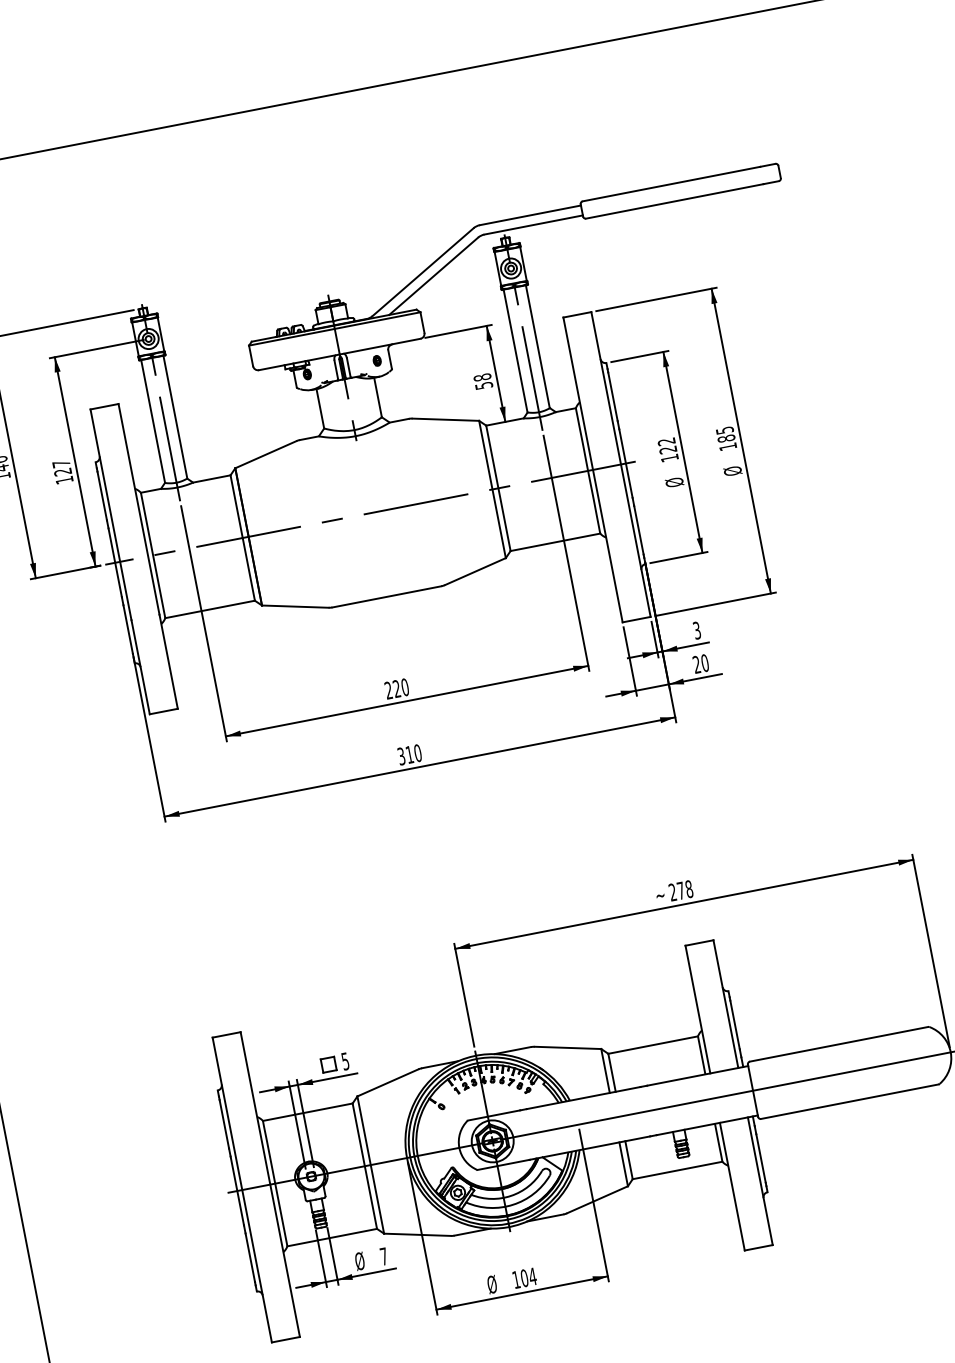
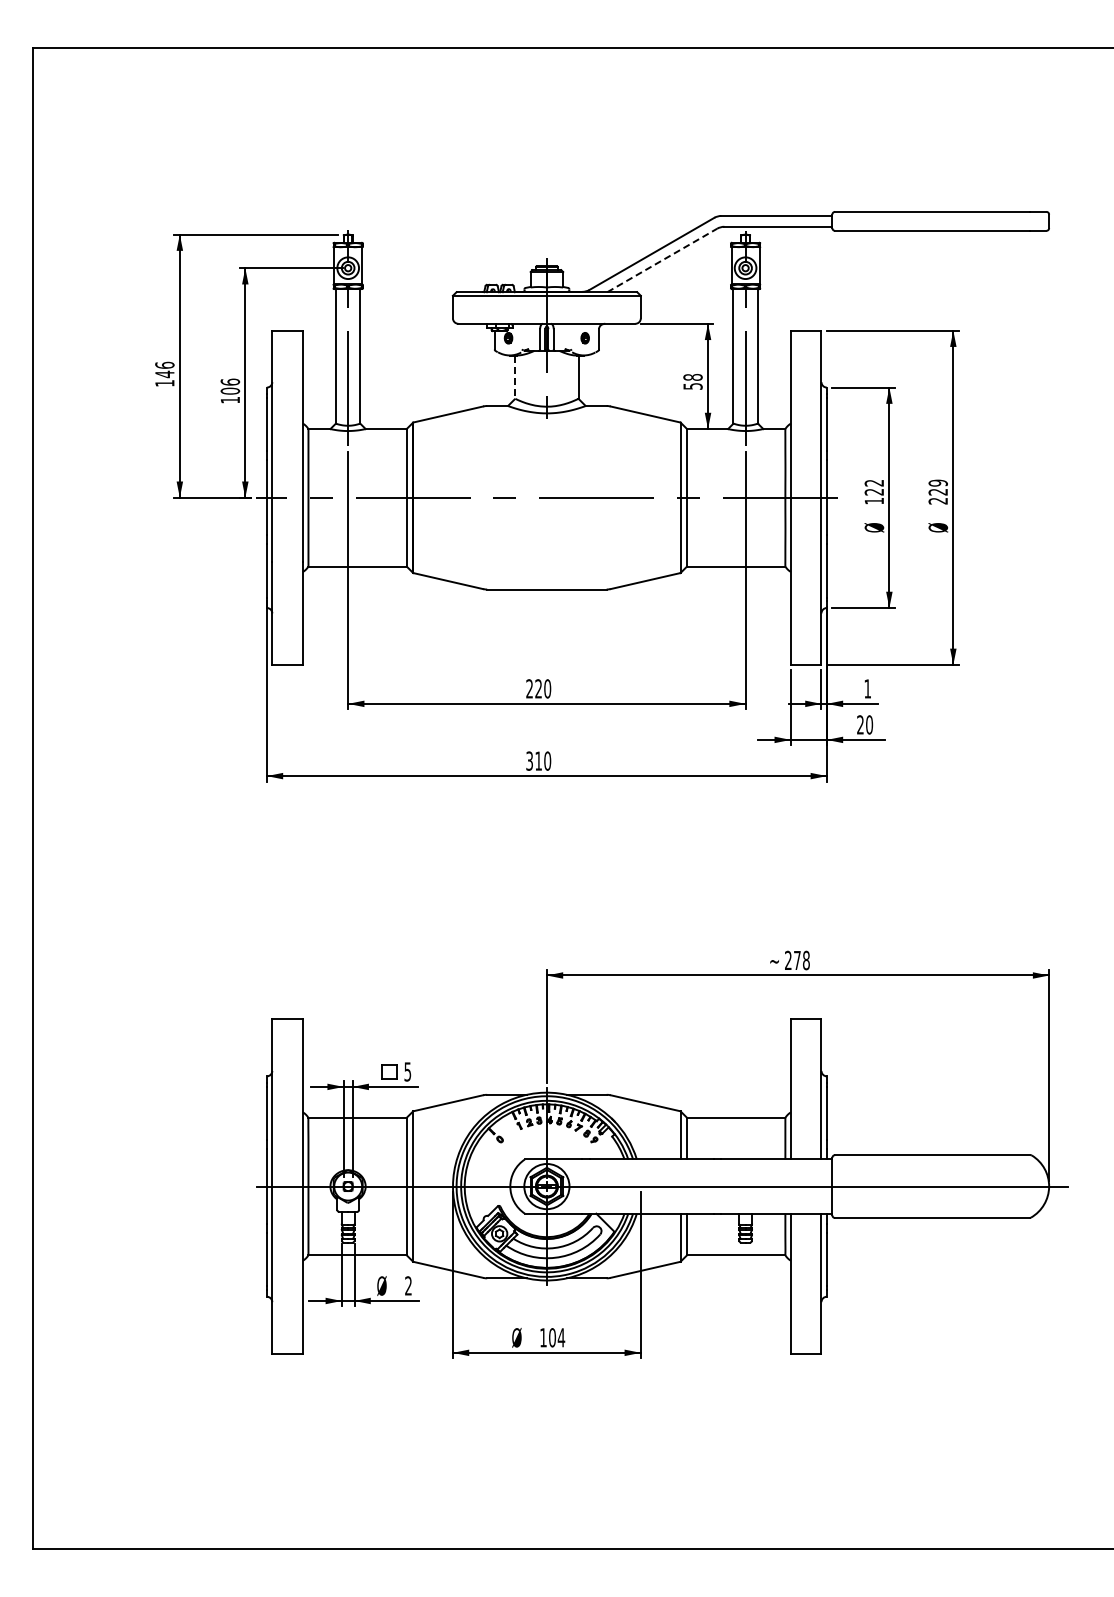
line: (433, 276) -> (662, 260), solid -> dashed
line: (320, 409) -> (515, 377), solid -> dashed
text: (725, 438) -> (937, 491), 185 -> 229
text: (62, 467) -> (230, 386), 127 -> 106
text: (696, 630) -> (867, 688), 3 -> 1
text: (384, 1256) -> (408, 1285), 7 -> 2

